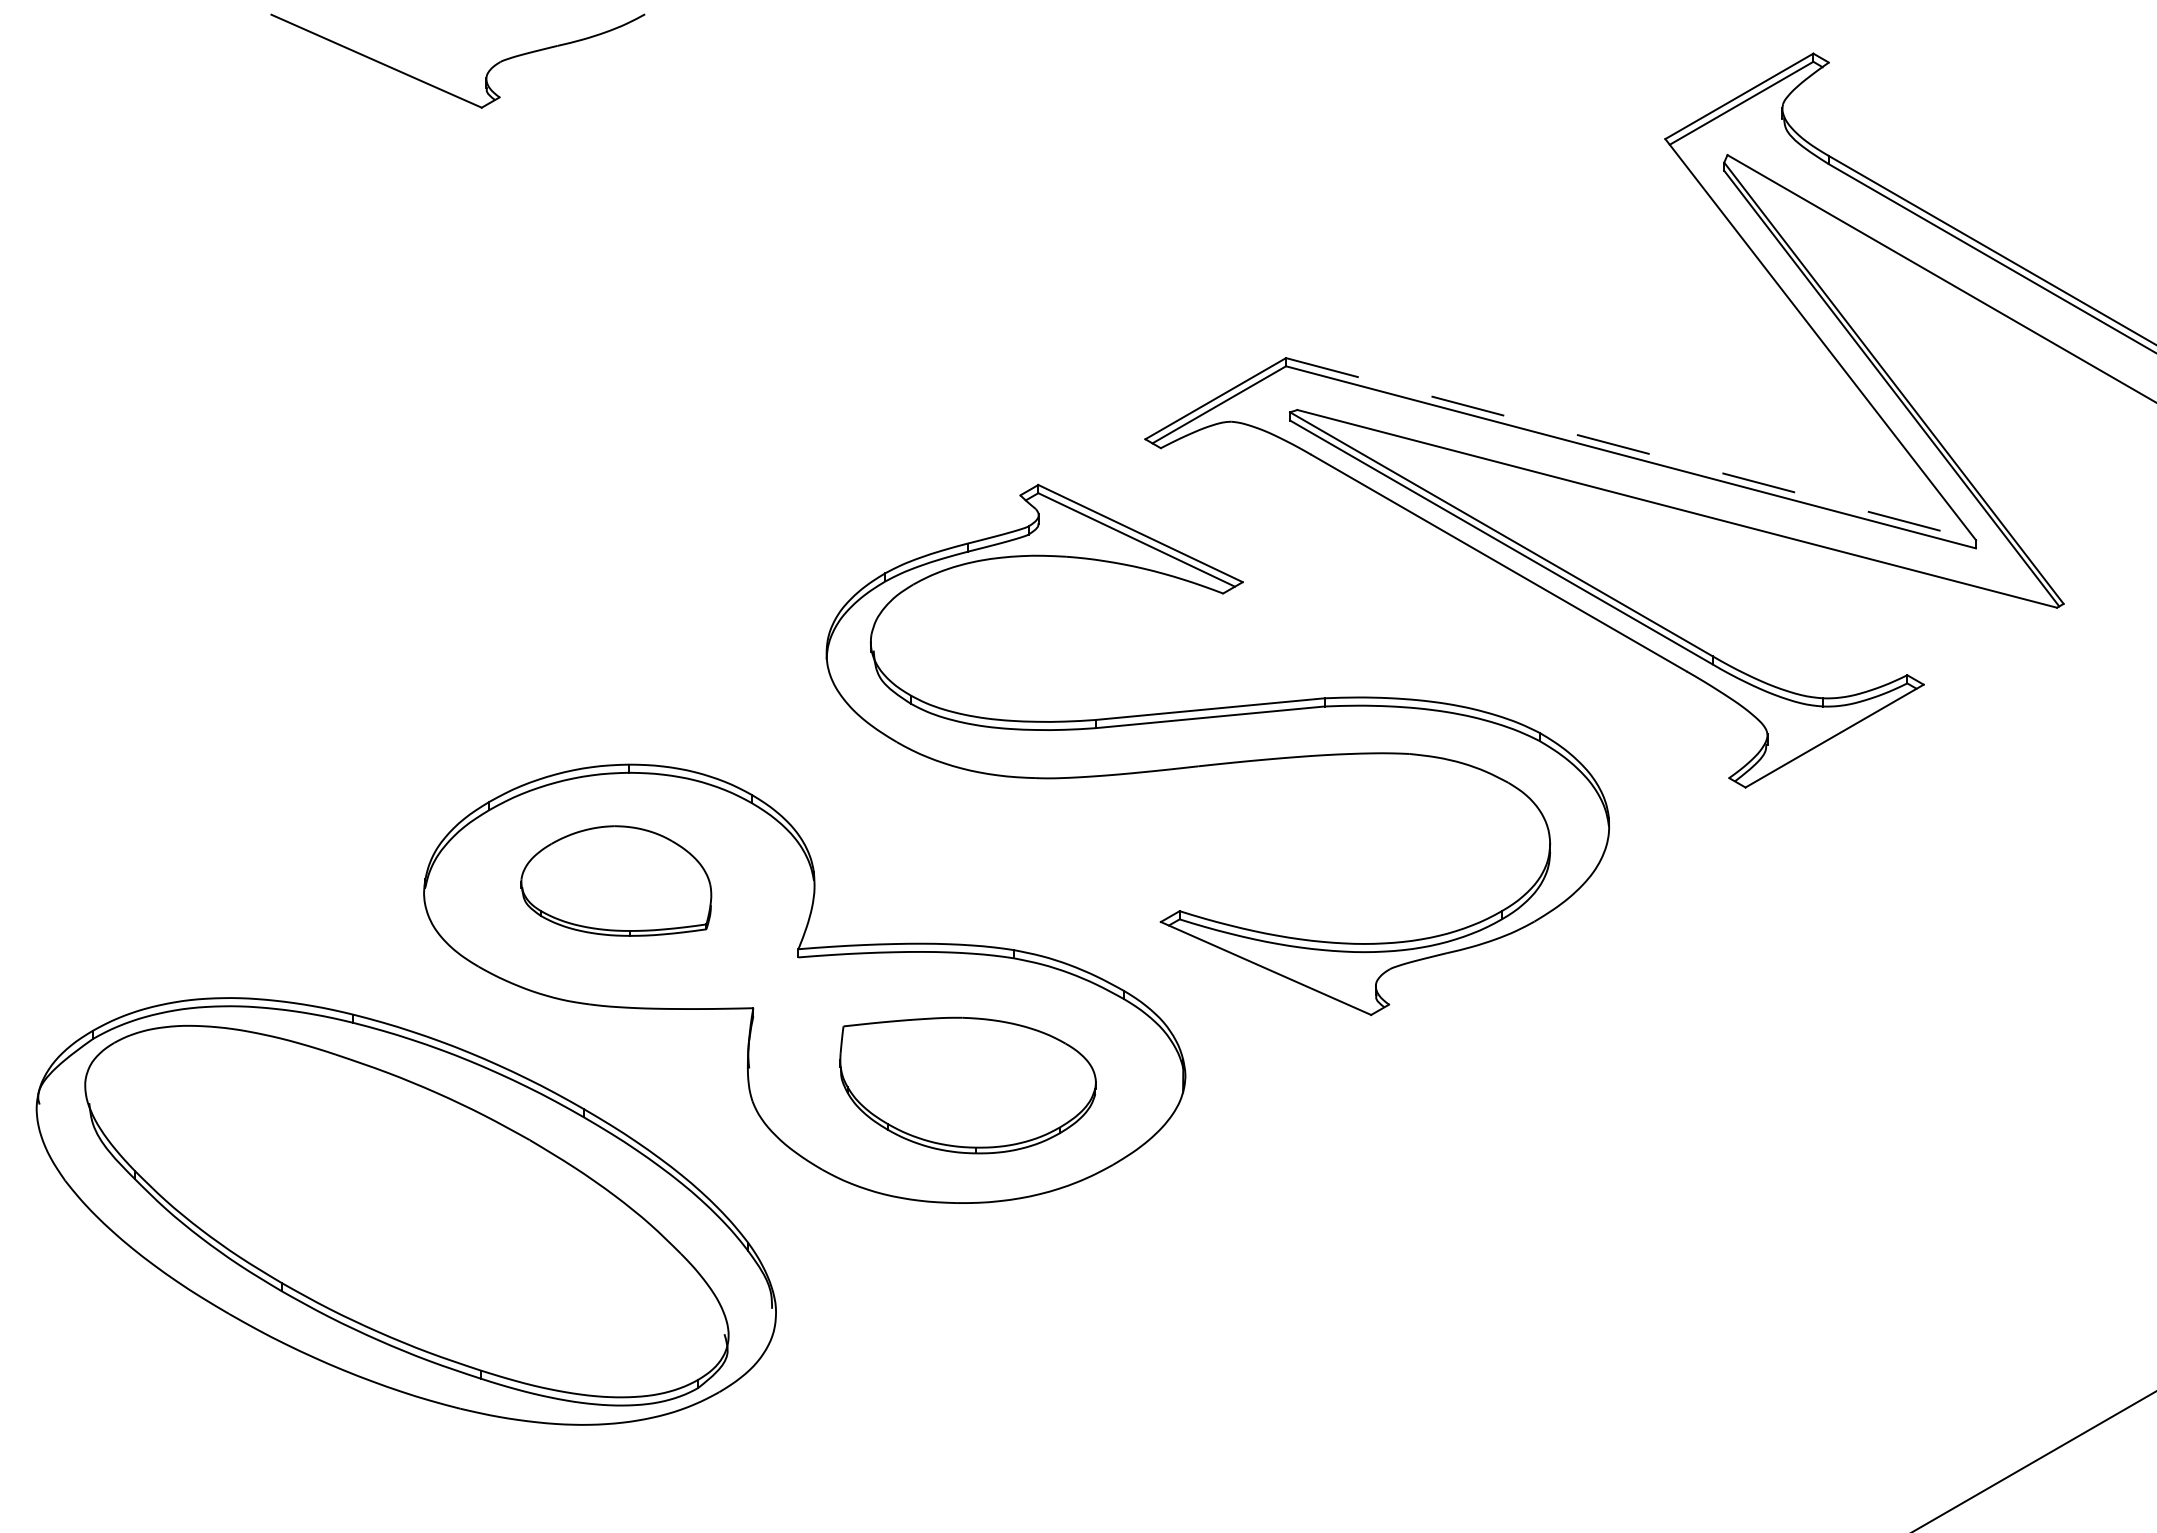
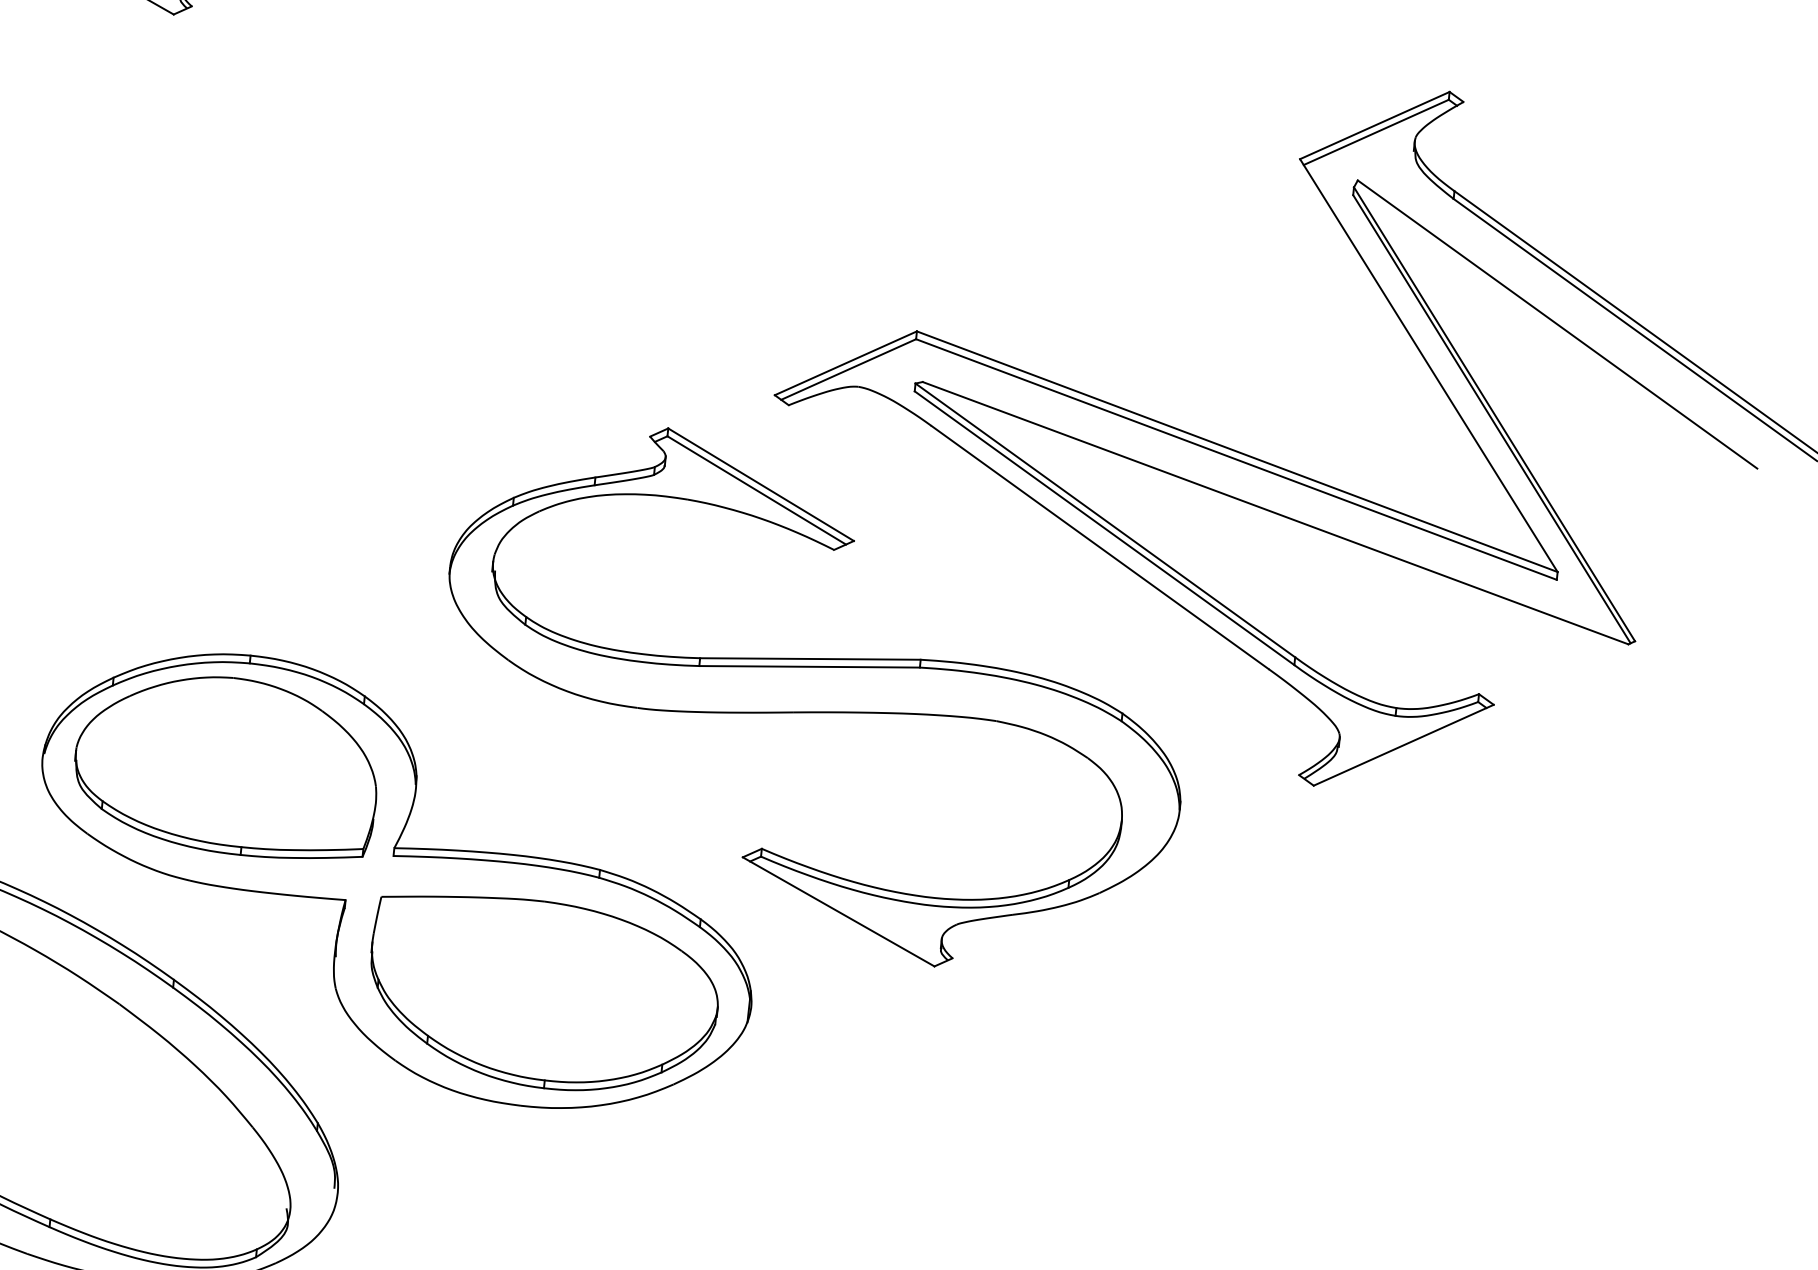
line: (1631, 449) -> (1237, 452), dashed -> solid
part: (616, 880) -> (227, 764), size x1.67
part: (967, 1085) -> (542, 994), size x1.43

